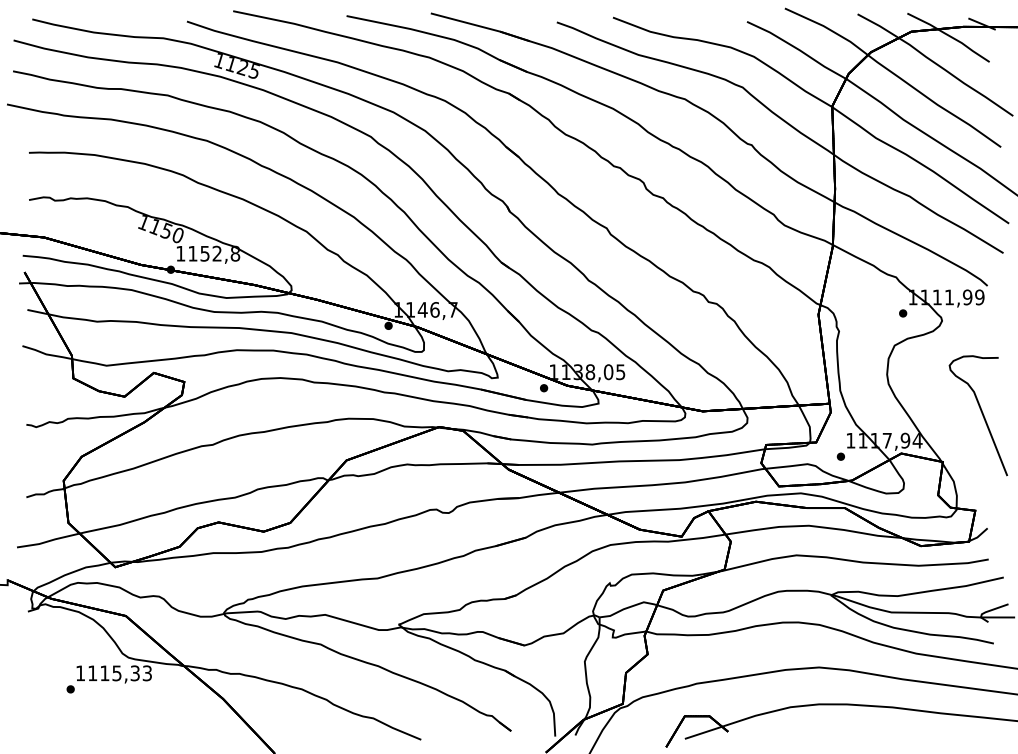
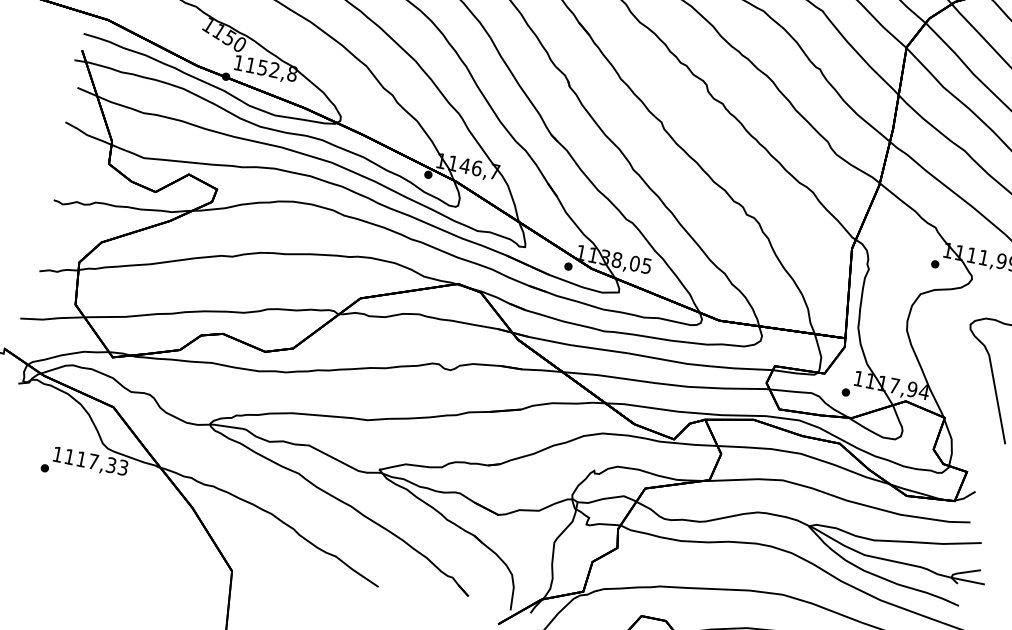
text: (116, 673) -> (92, 461), 1115,33 -> 1117,33

